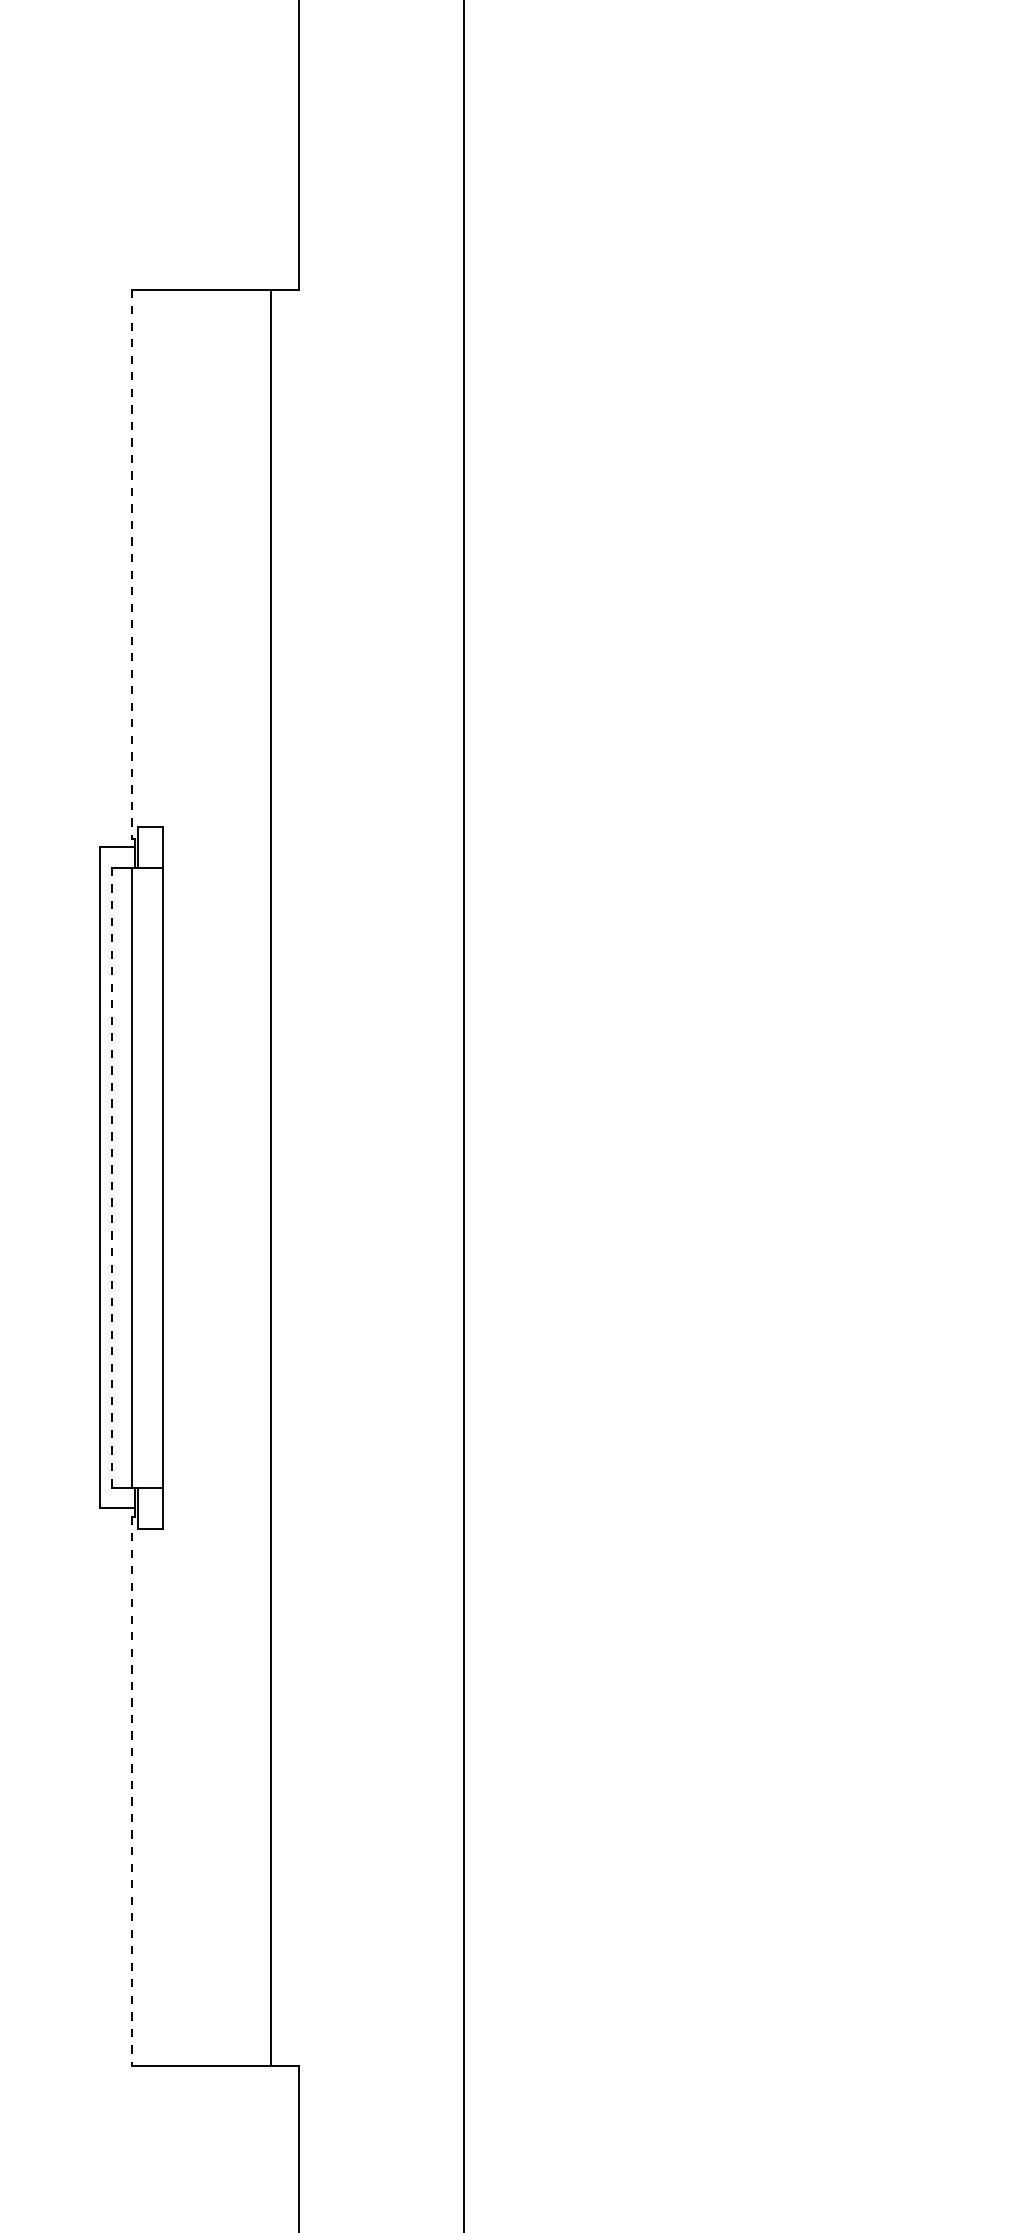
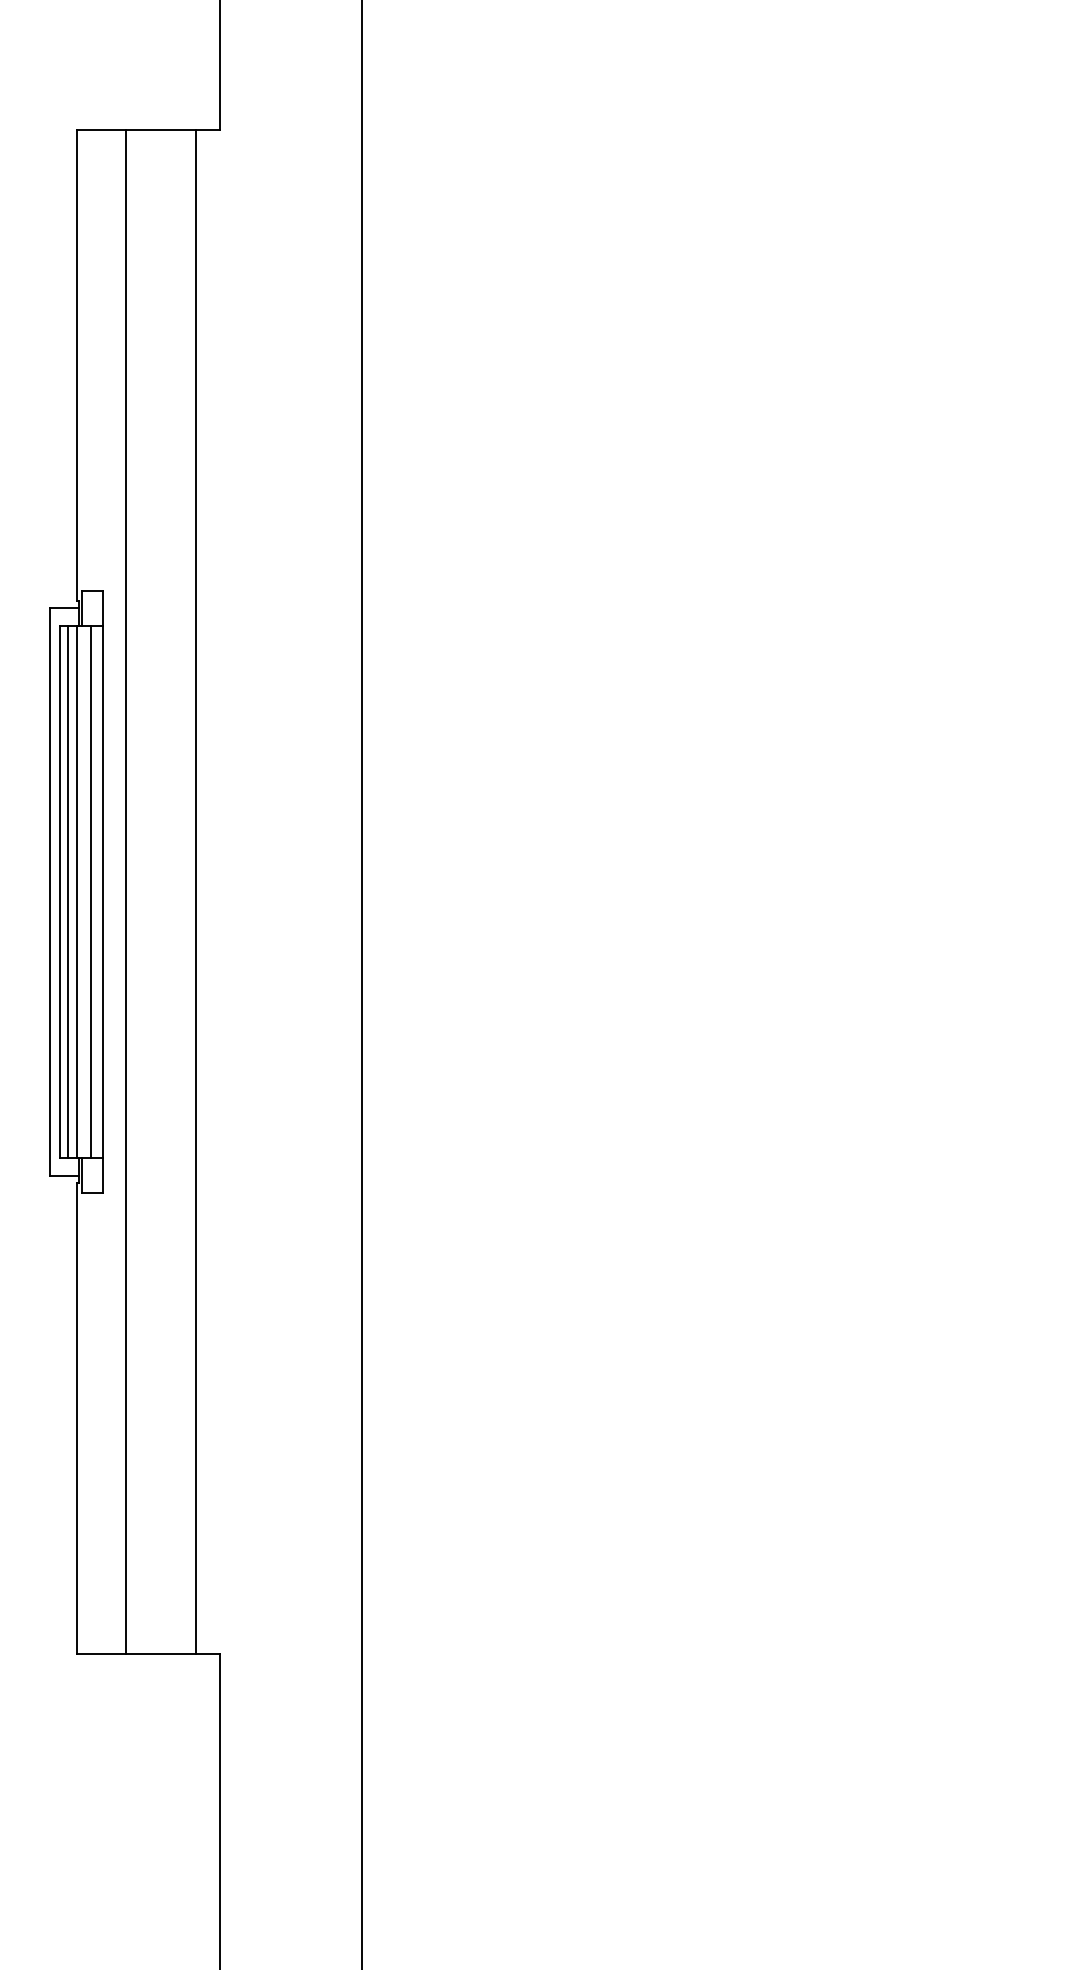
line: (131, 564) -> (76, 365), dashed -> solid
line: (111, 1177) -> (59, 891), dashed -> solid
line: (122, 1177) -> (68, 891), added
line: (149, 1177) -> (91, 891), added
line: (189, 1177) -> (126, 891), added
line: (131, 1791) -> (76, 1418), dashed -> solid

